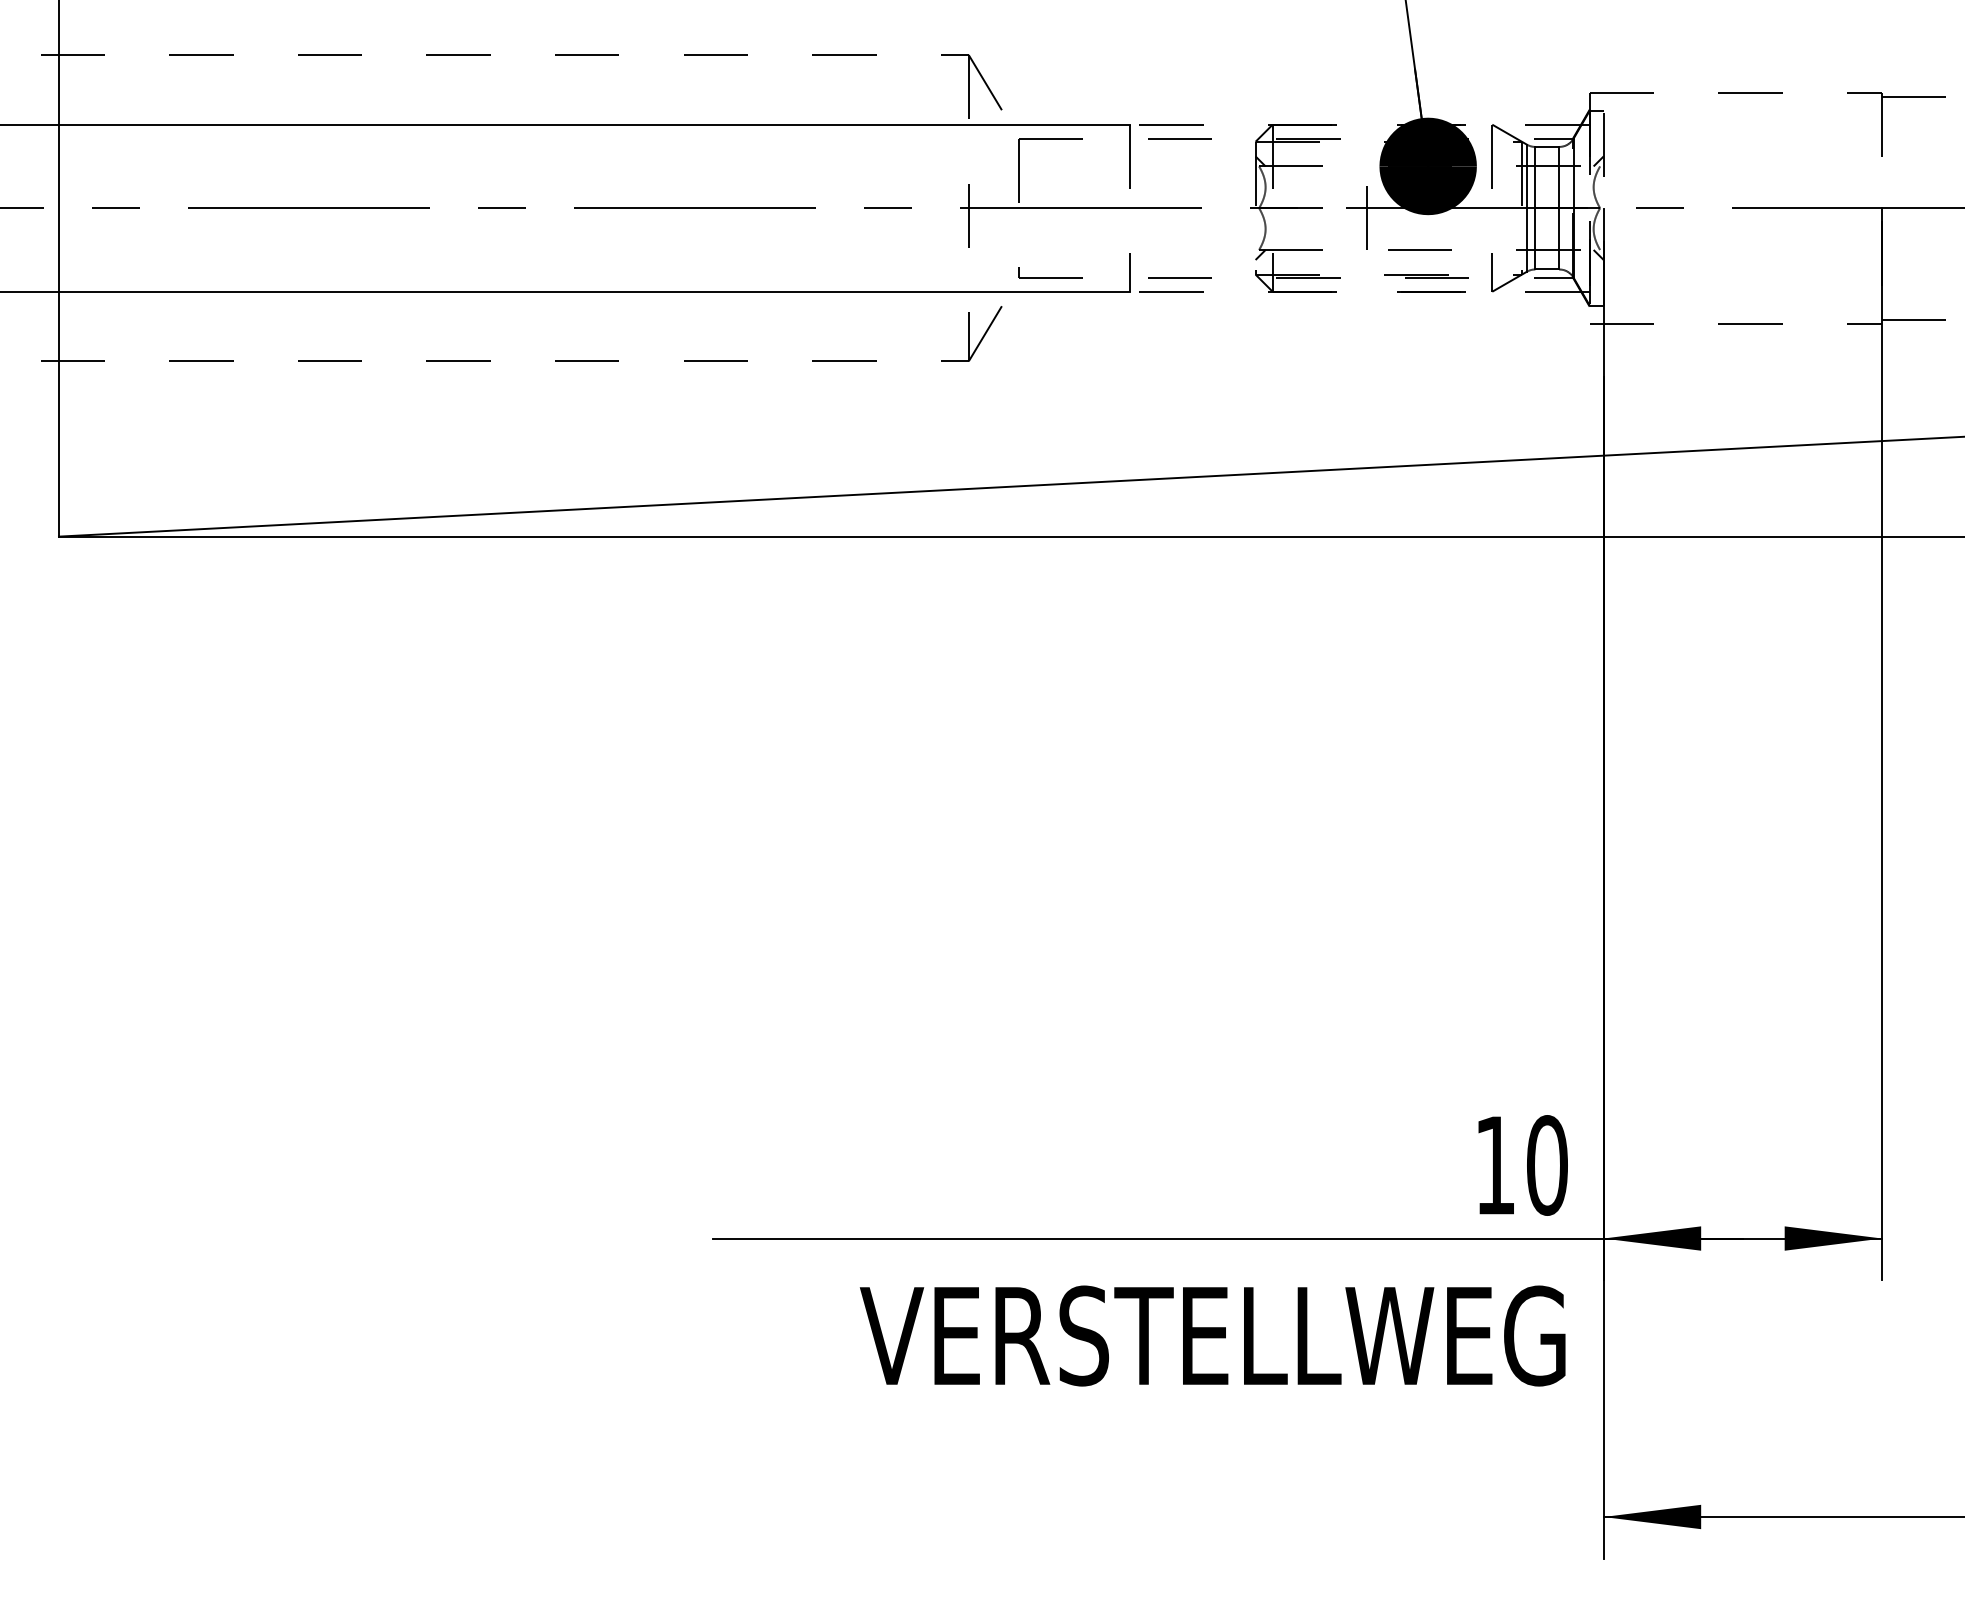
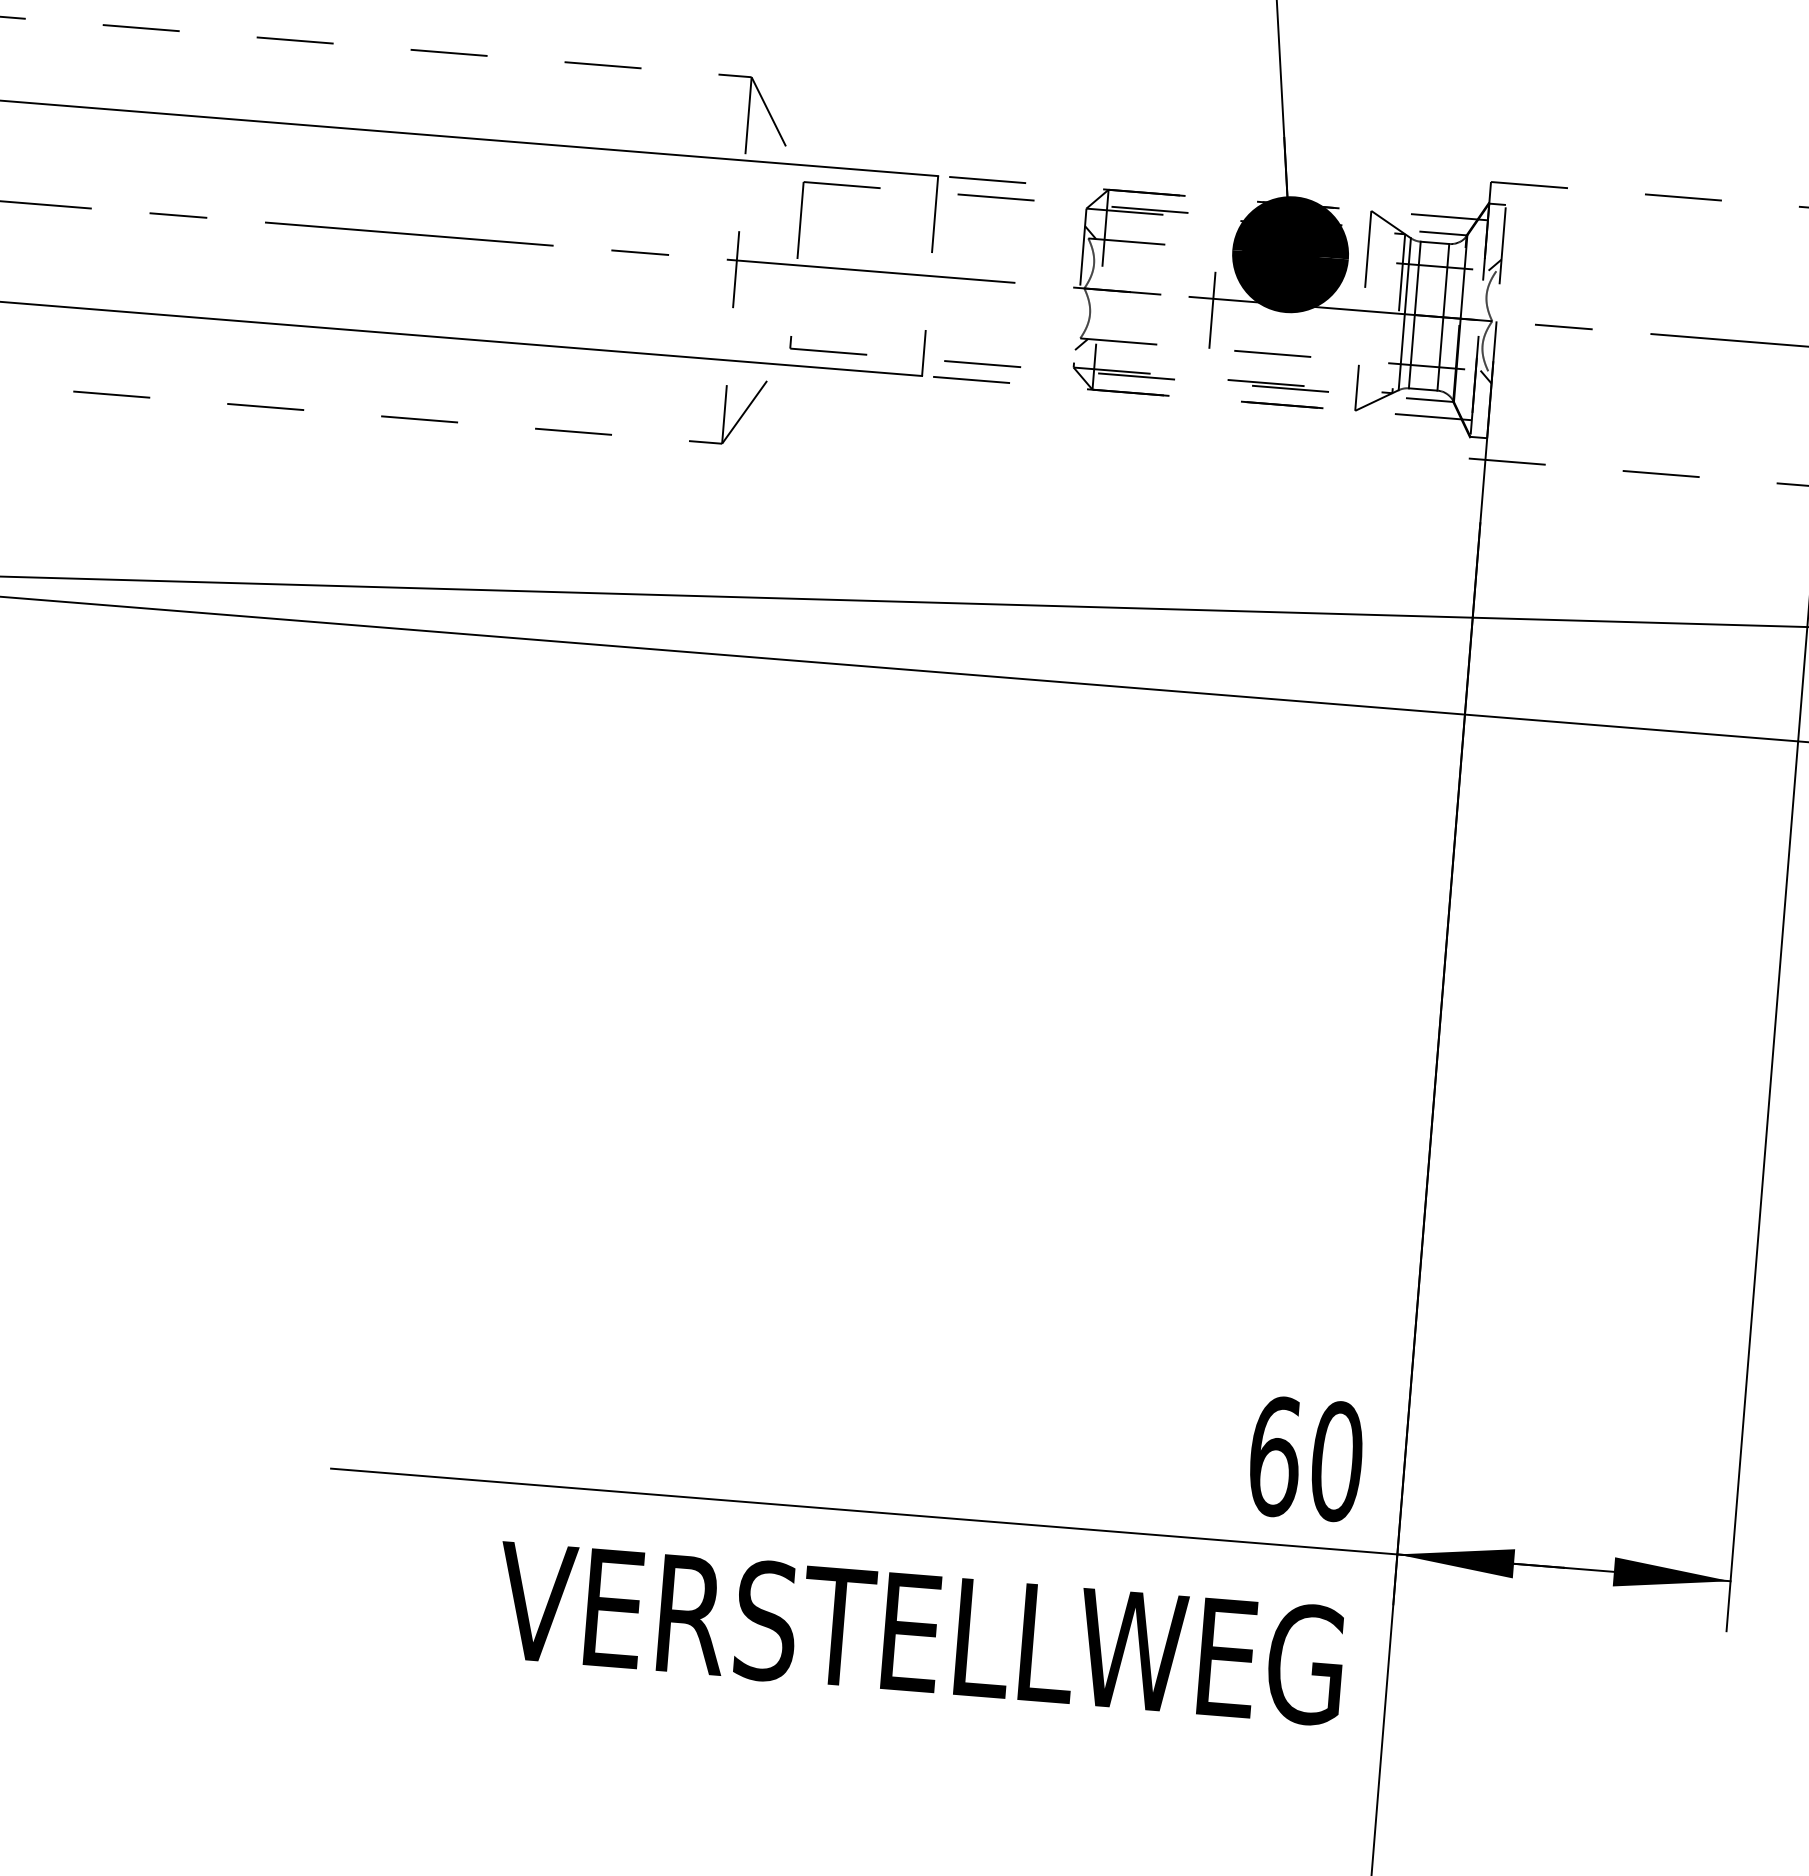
text: (1495, 1165) -> (1274, 1456), 10 -> 60

